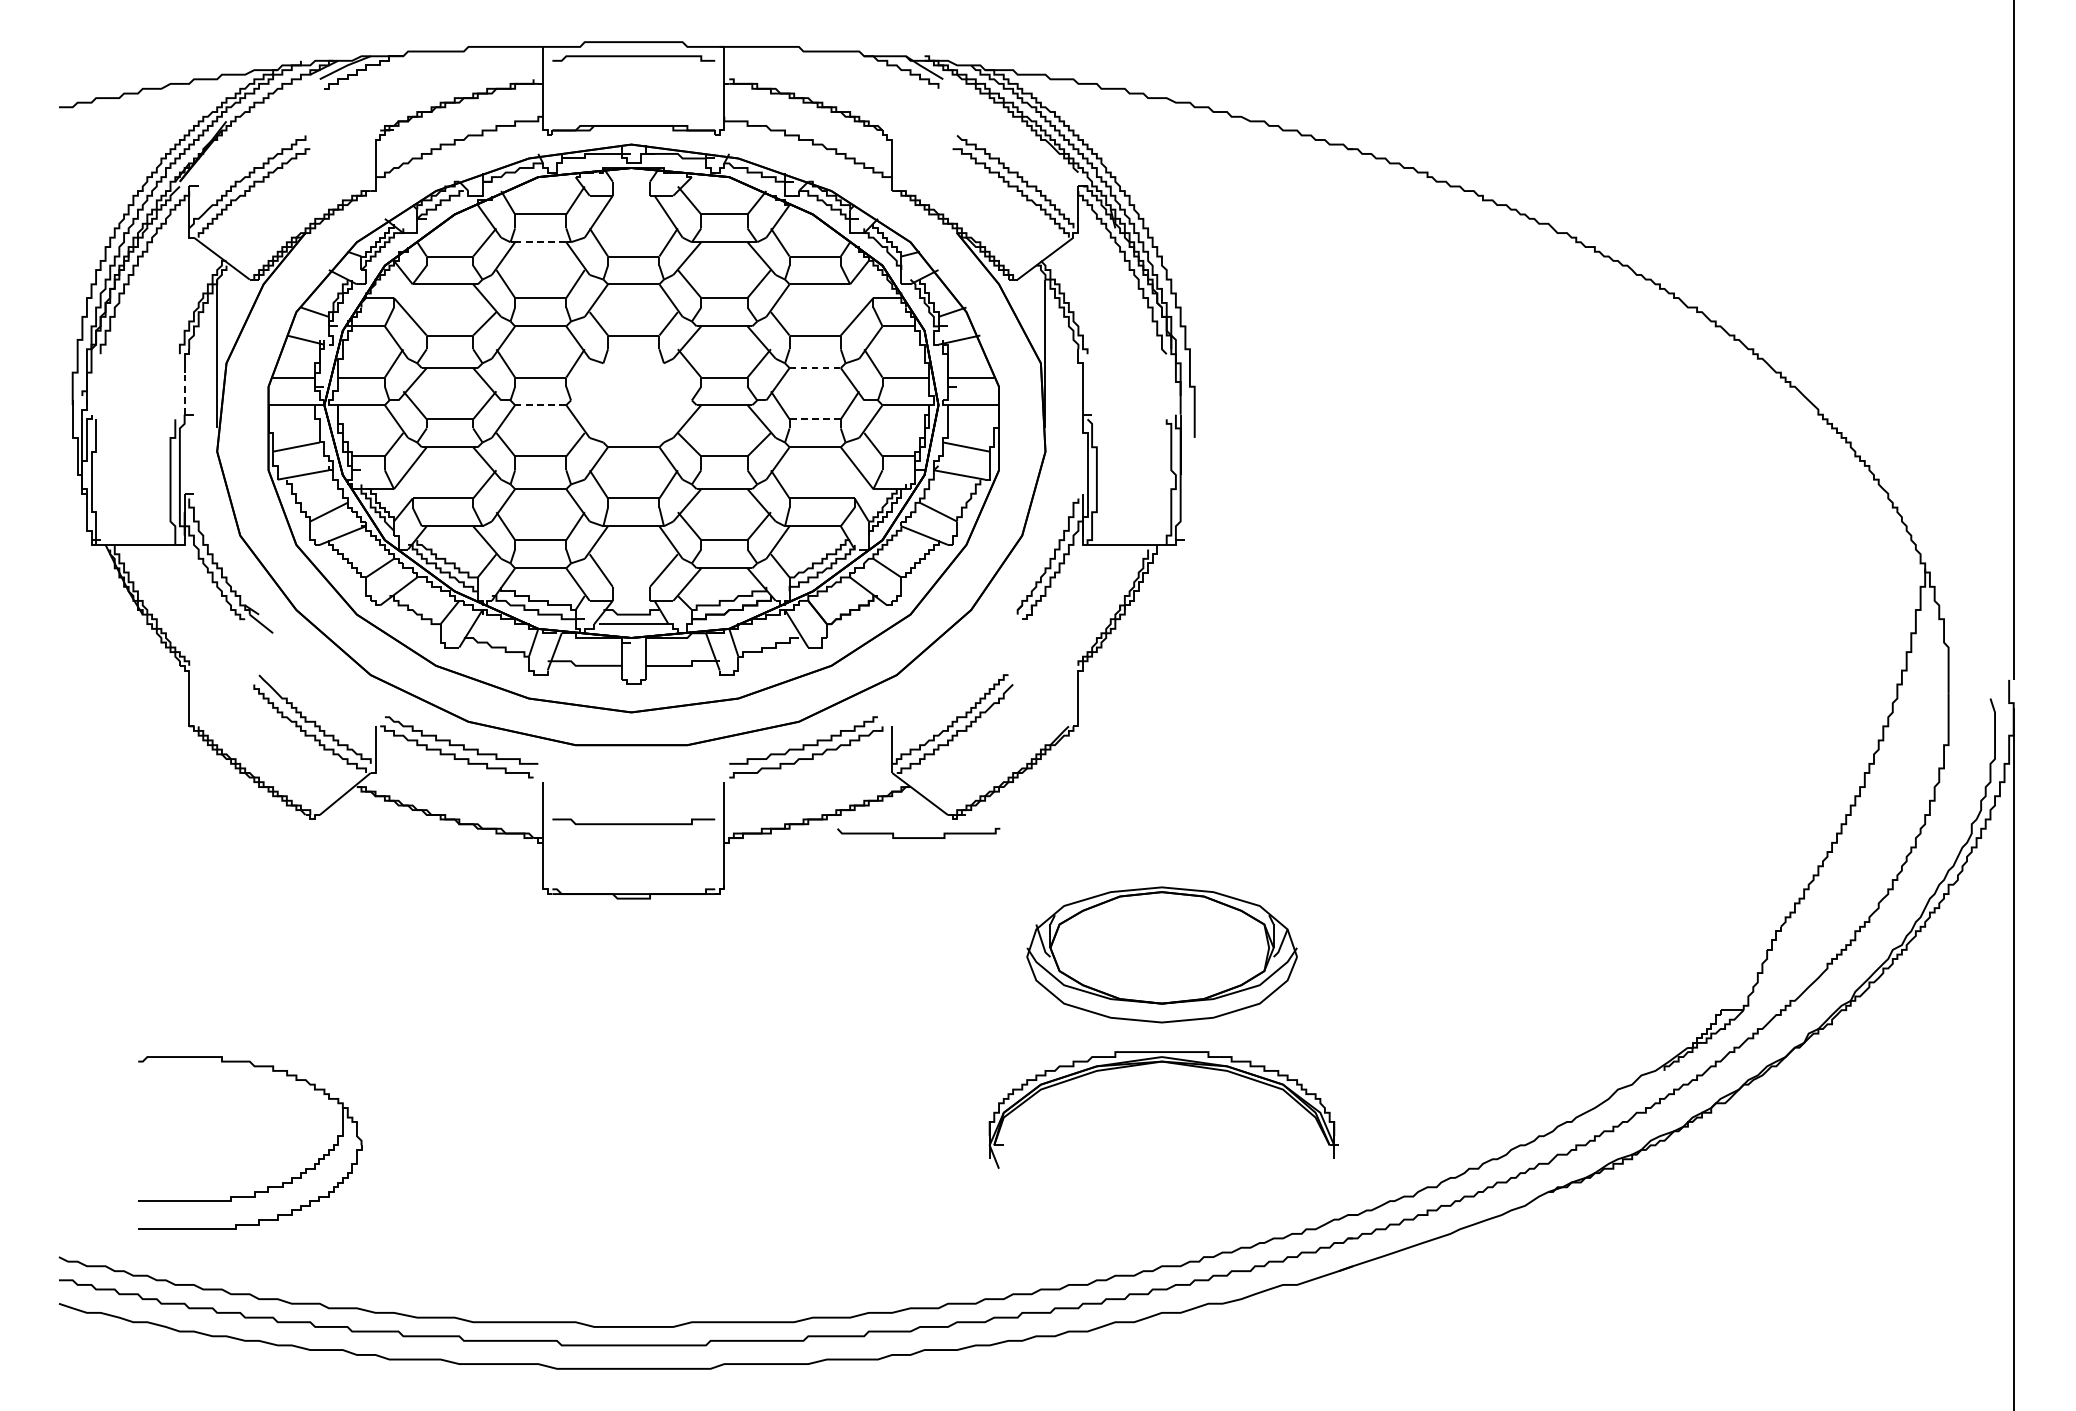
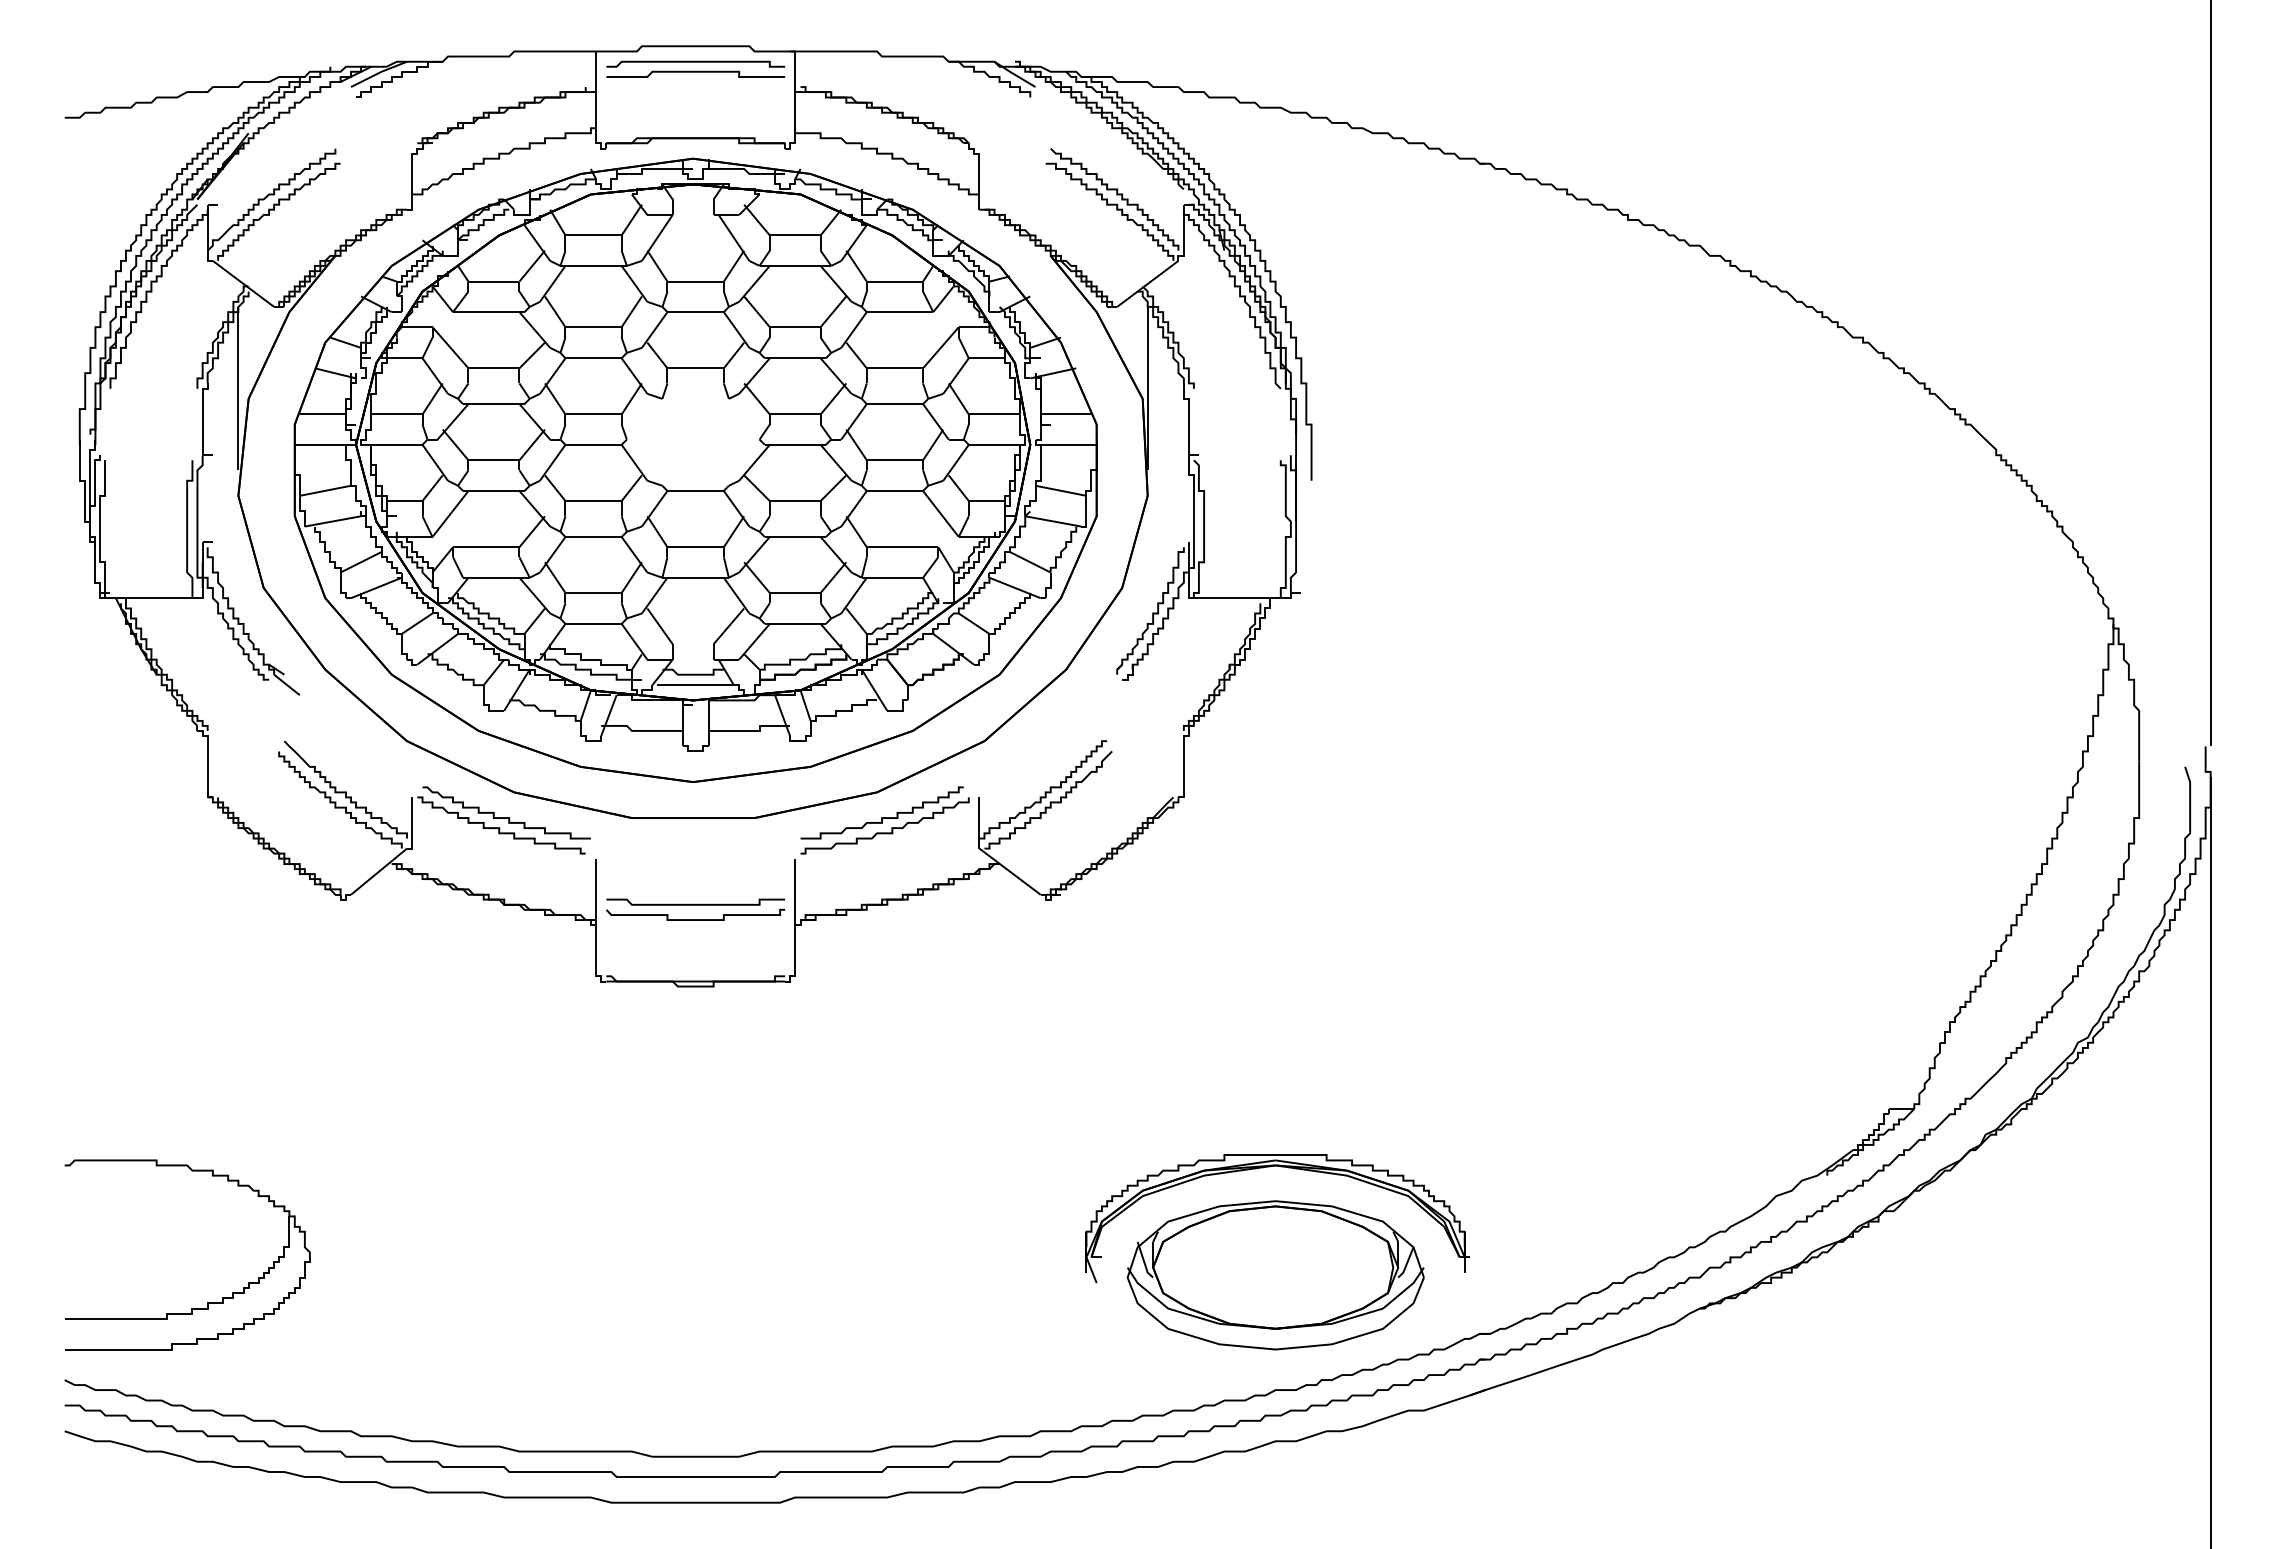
curve: (633, 66) -> (695, 72), added
line: (541, 241) -> (594, 265), dashed -> solid
line: (815, 368) -> (895, 404), dashed -> solid
line: (184, 393) -> (202, 431), dashed -> solid
line: (541, 404) -> (594, 444), dashed -> solid
line: (814, 419) -> (894, 460), dashed -> solid
curve: (918, 837) -> (695, 919), moved
part: (1161, 955) -> (1275, 1275), moved
part: (268, 1186) -> (207, 1302), moved

